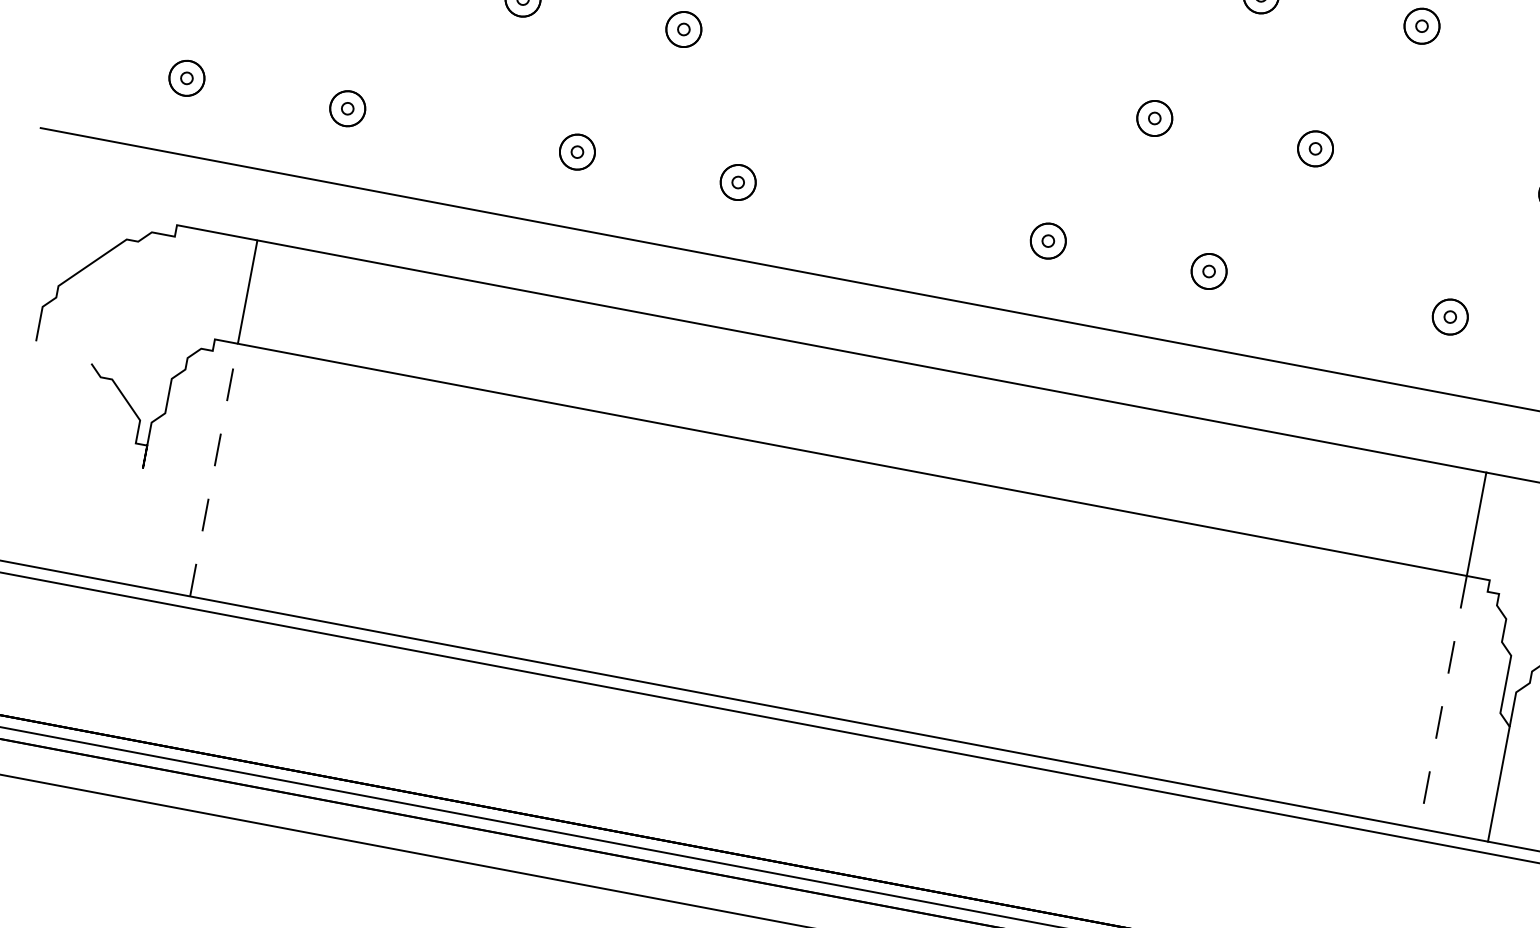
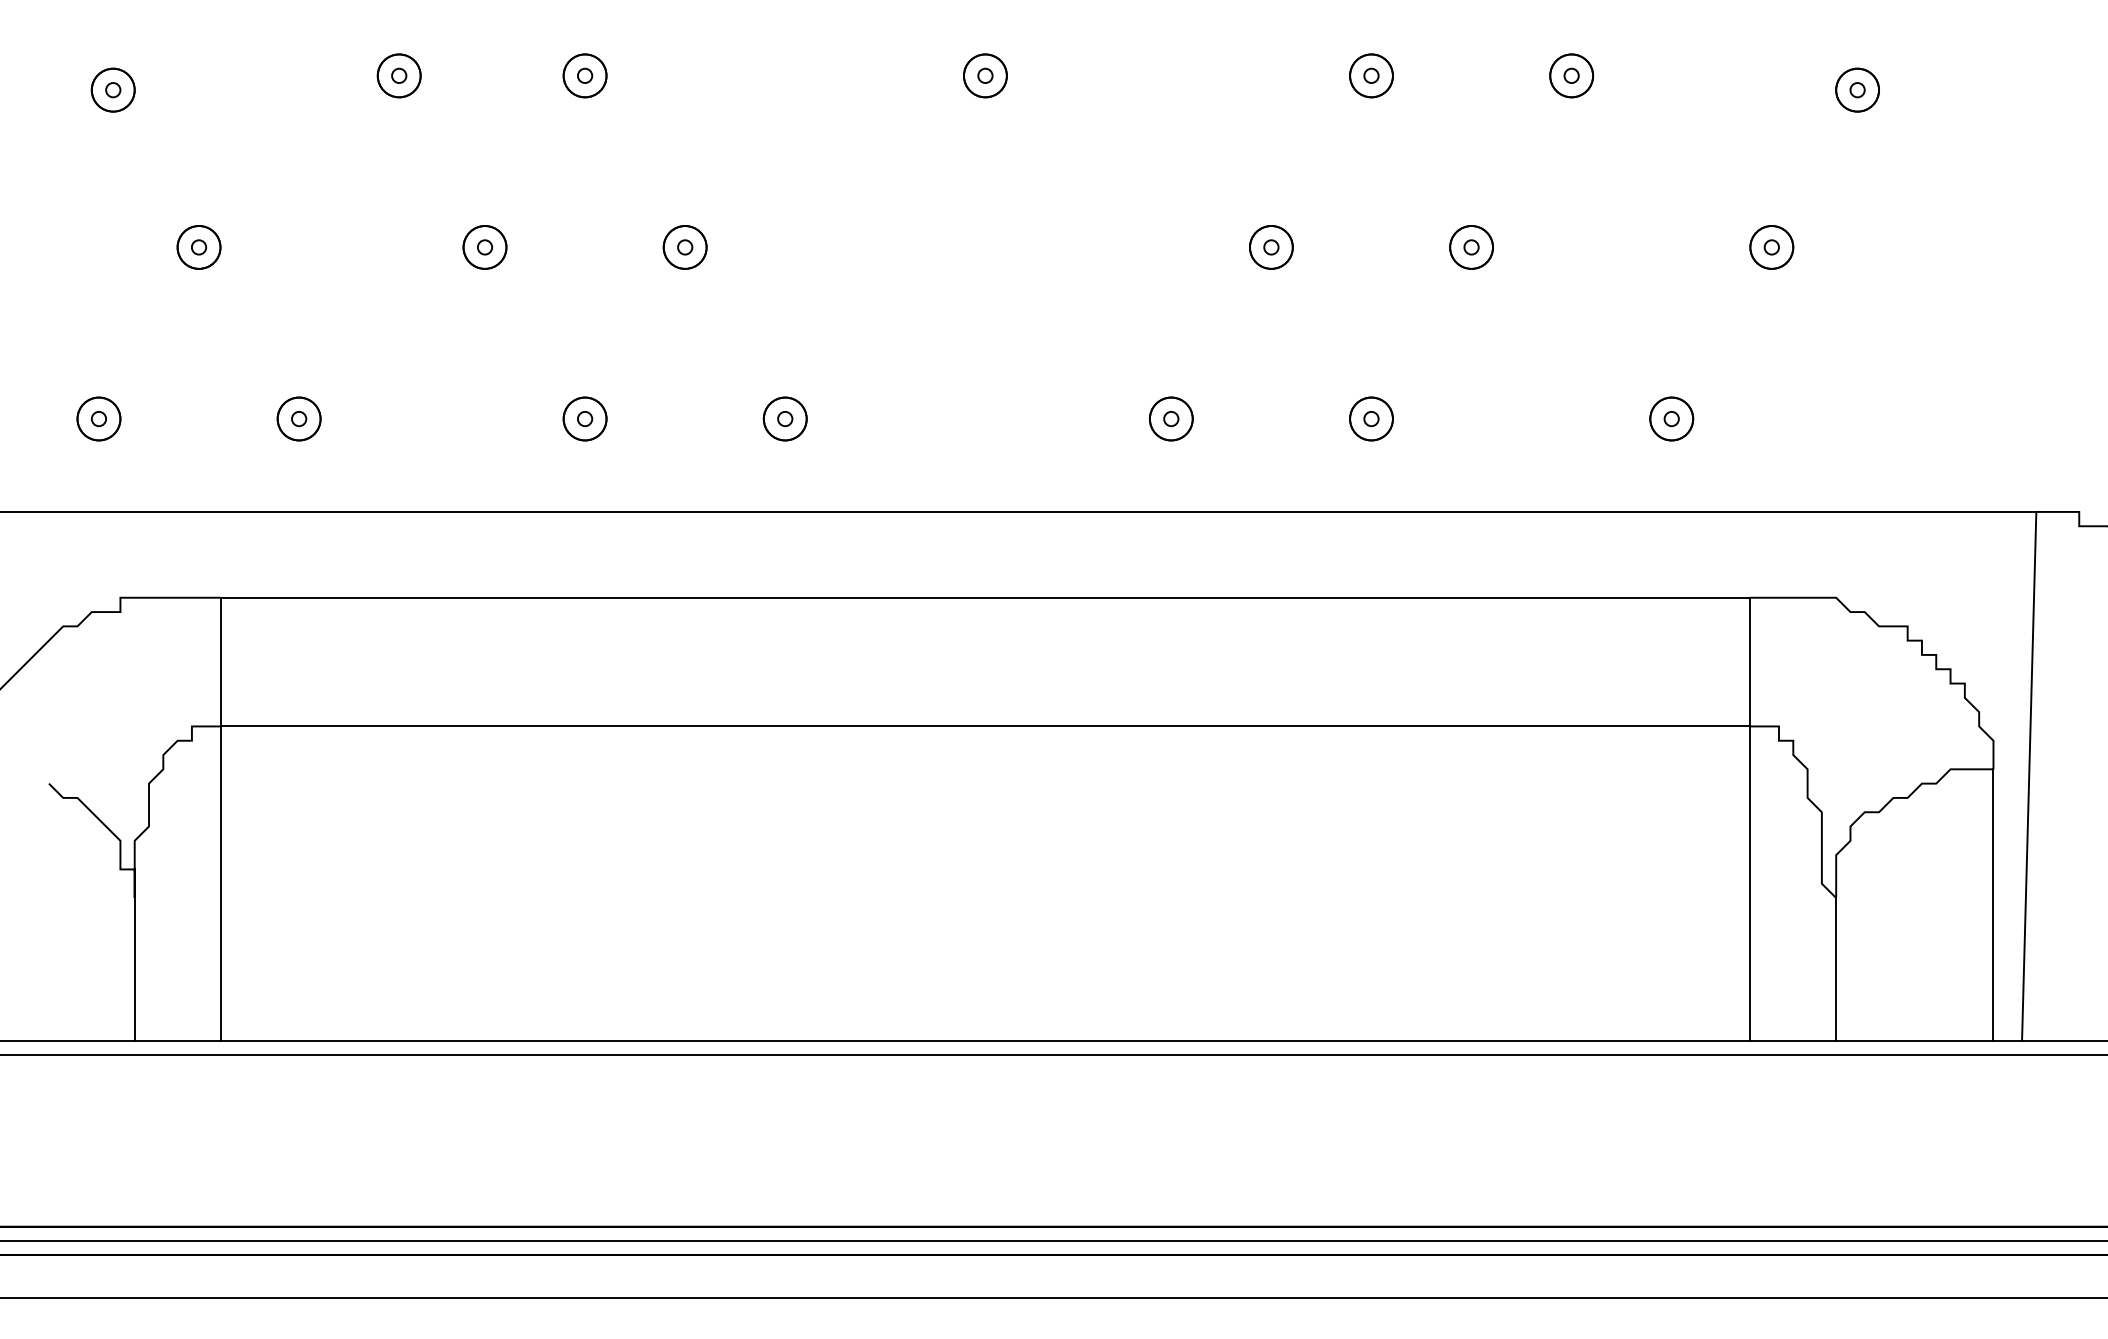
line: (214, 469) -> (220, 883), dashed -> solid
line: (131, 525) -> (134, 969), added
line: (1442, 702) -> (1750, 884), dashed -> solid

